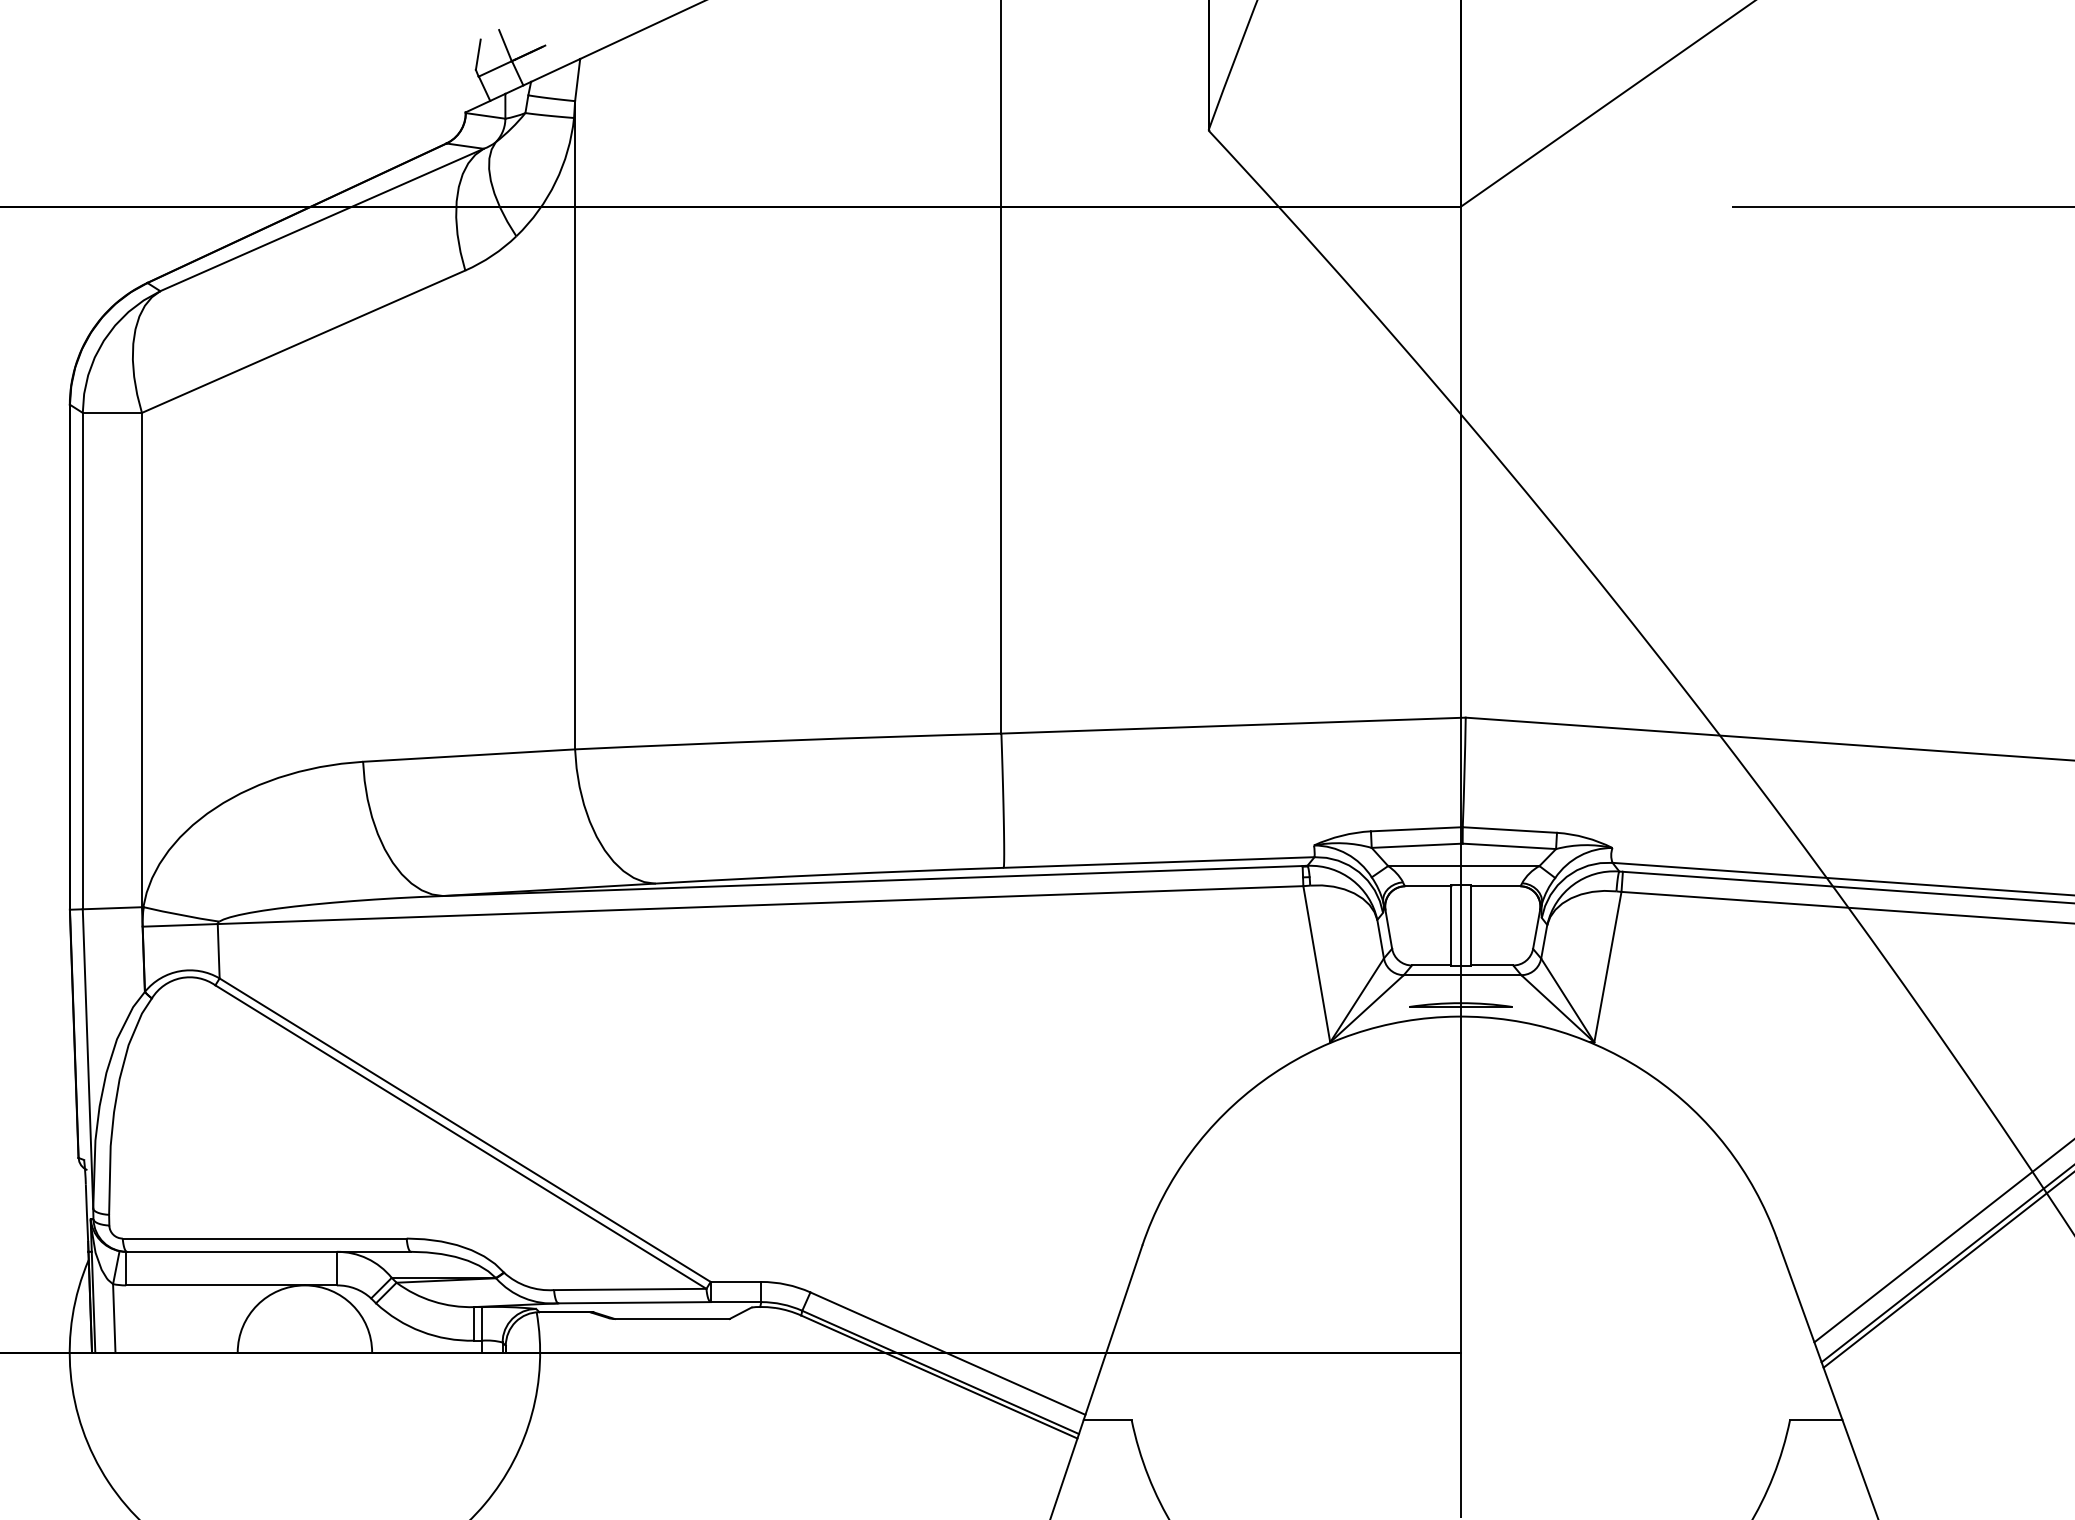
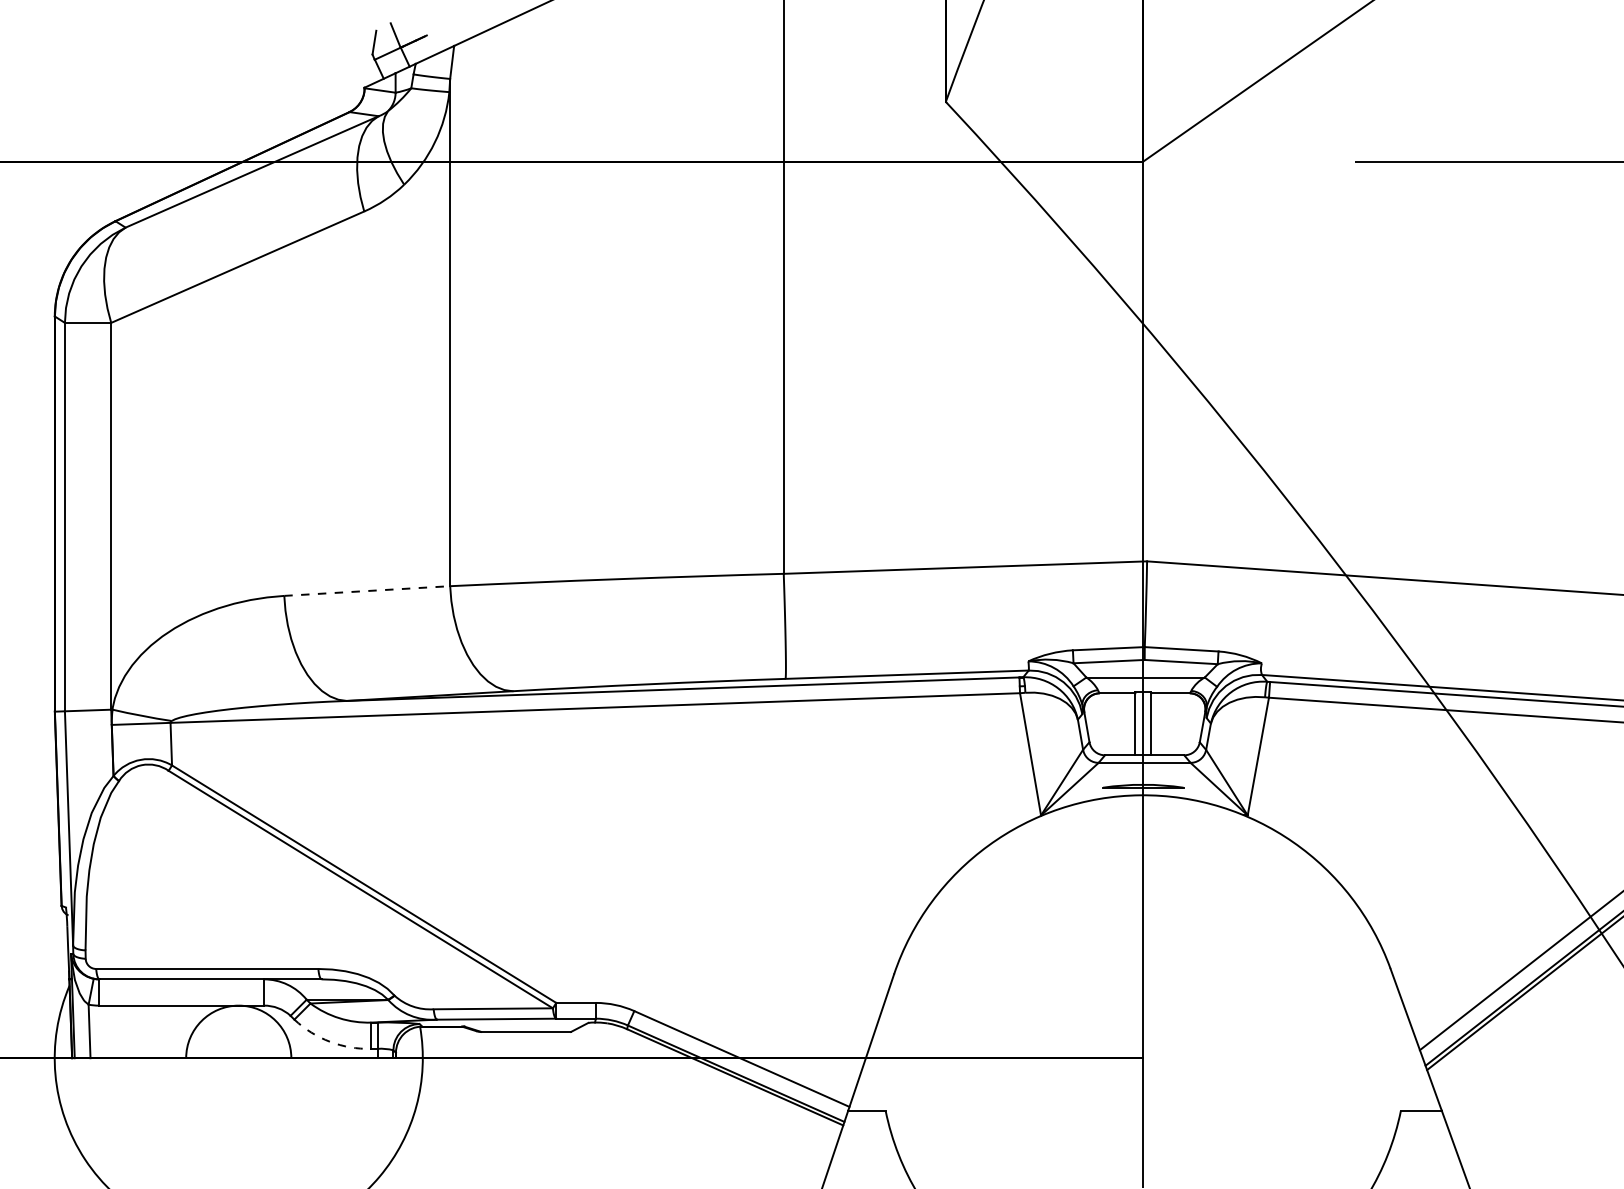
line: (469, 755) -> (367, 590), solid -> dashed
arc: (421, 1331) -> (329, 1041), solid -> dashed

